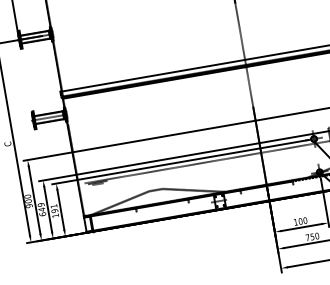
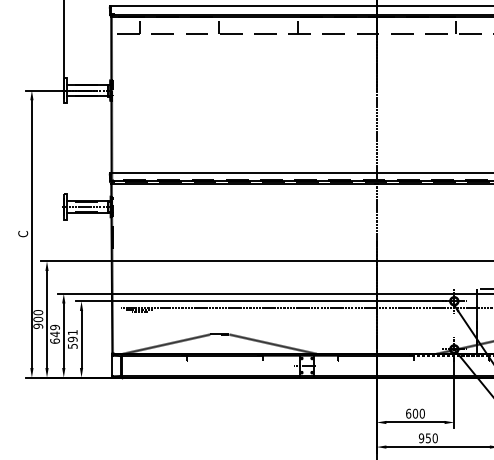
text: (55, 215) -> (72, 345), 191 -> 591
text: (295, 222) -> (408, 413), 100 -> 600
text: (307, 237) -> (421, 438), 750 -> 950

